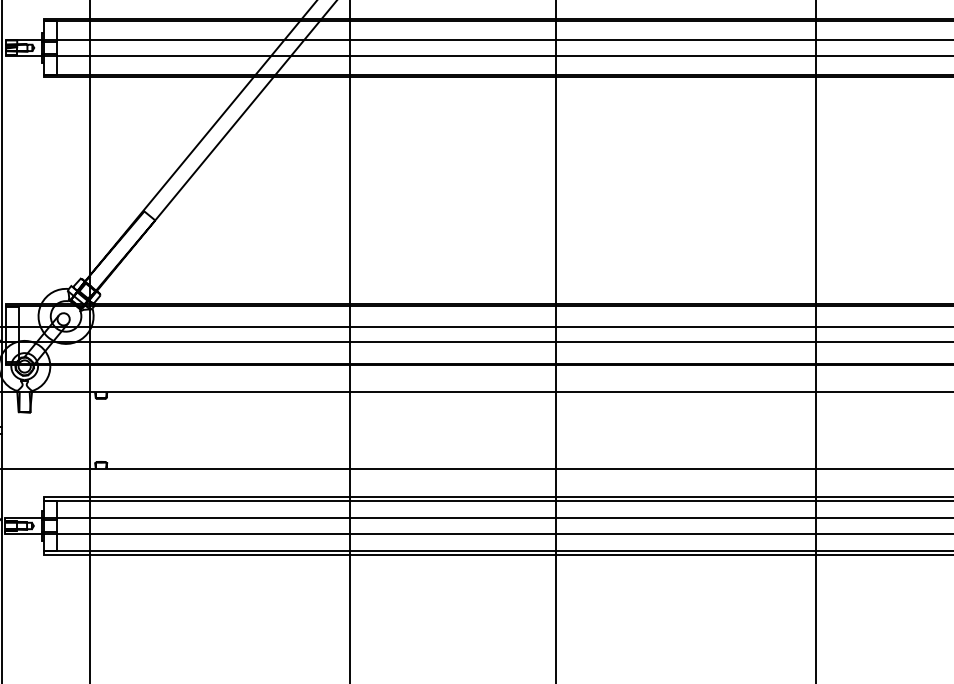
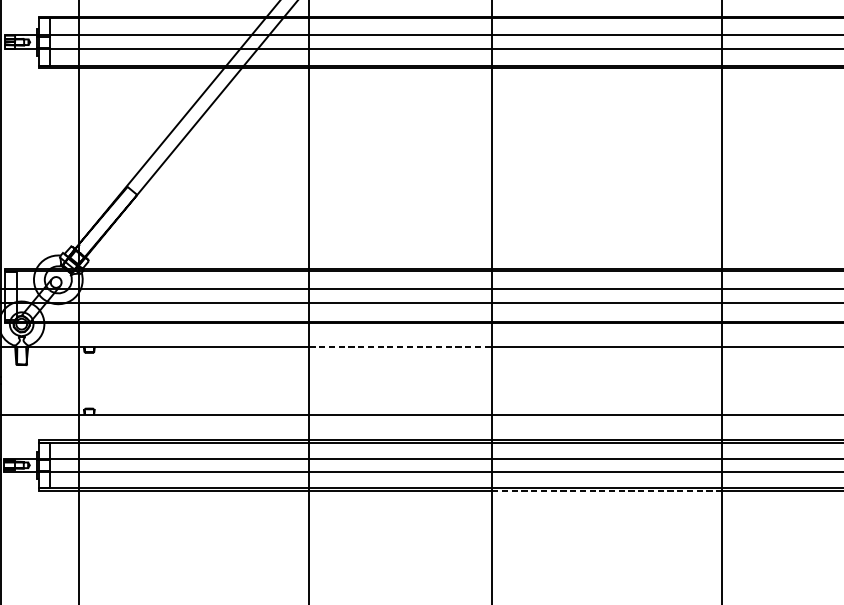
line: (453, 392) -> (401, 347), solid -> dashed
line: (686, 555) -> (607, 491), solid -> dashed

